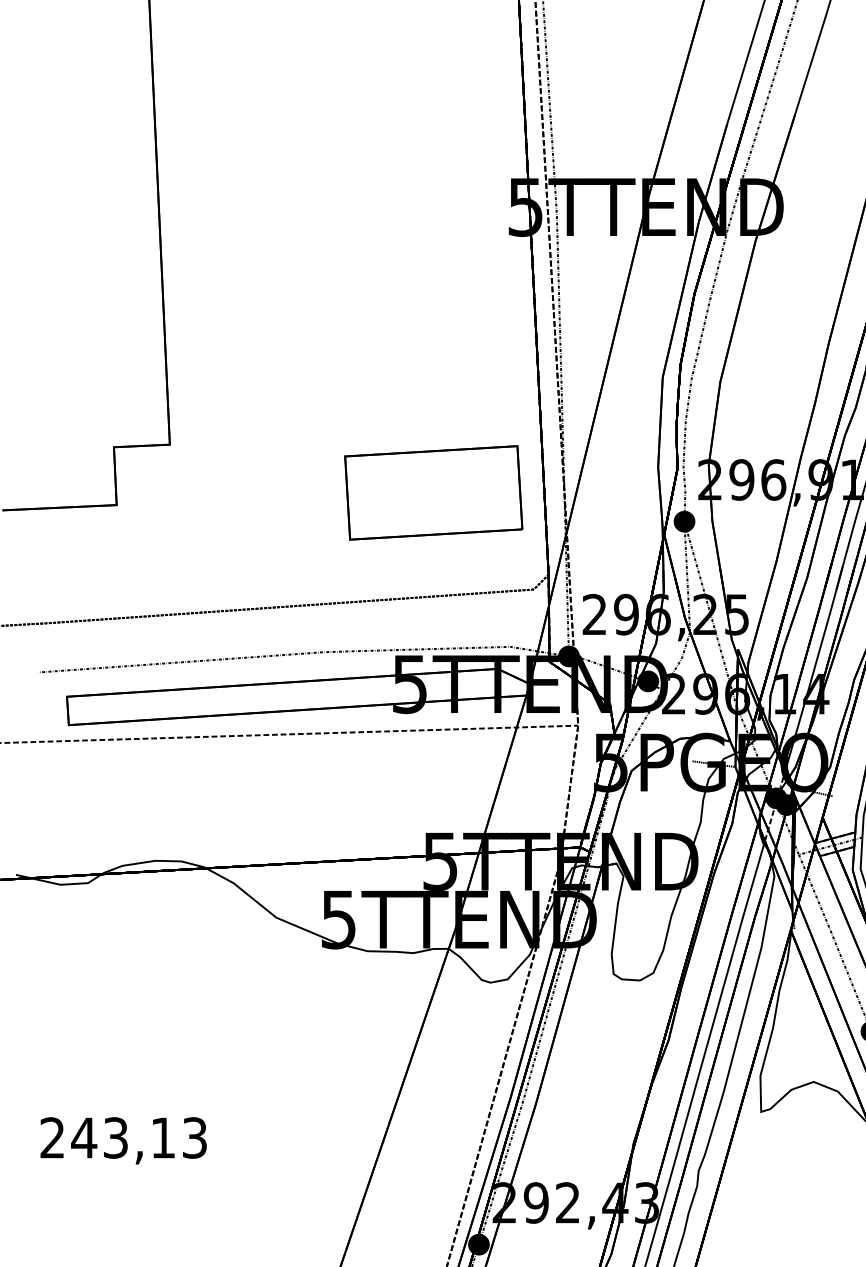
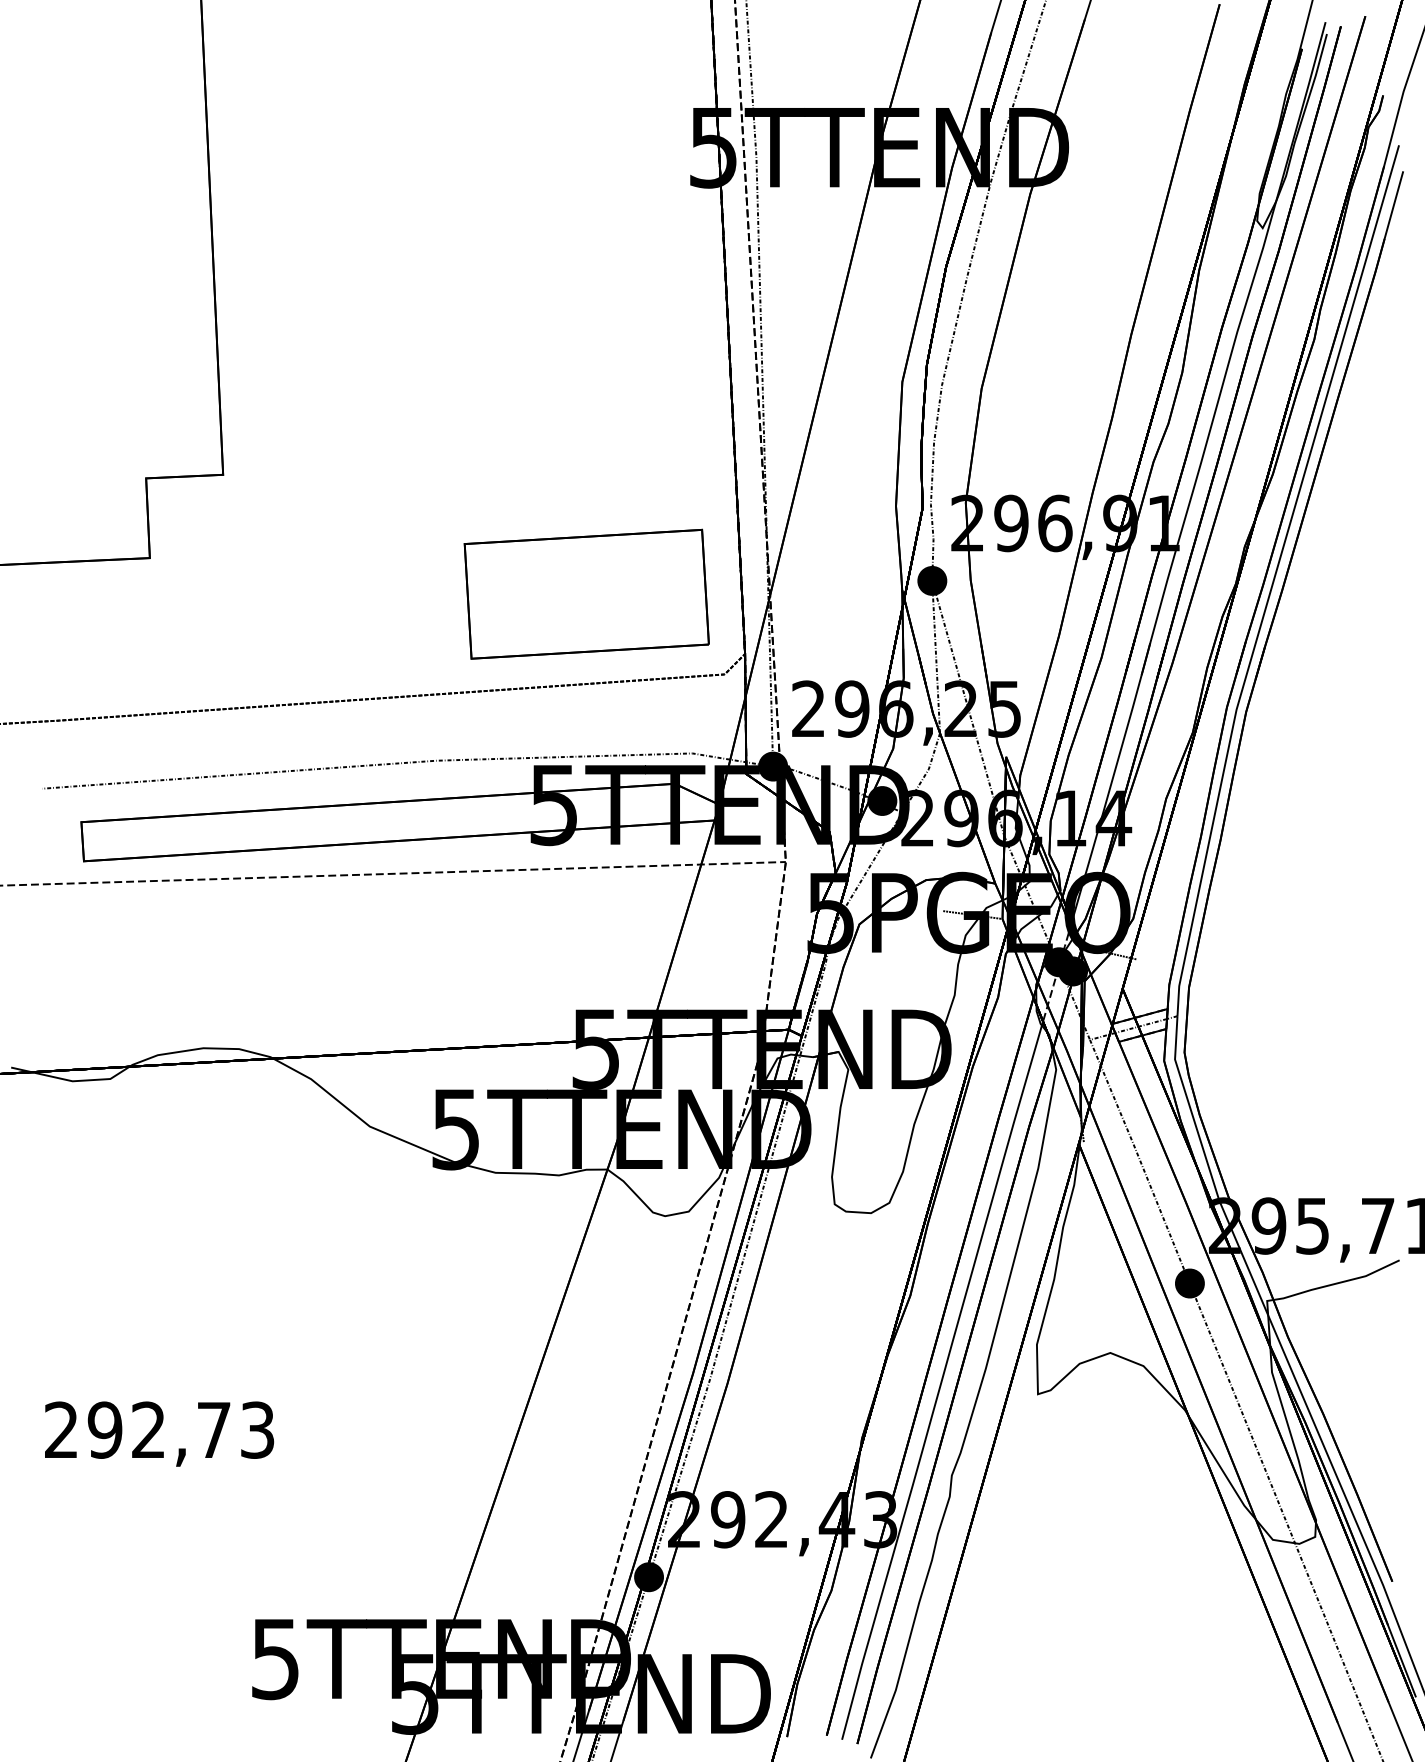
part: (433, 492) -> (586, 593), moved
text: (122, 1137) -> (158, 1429), 243,13 -> 292,73

